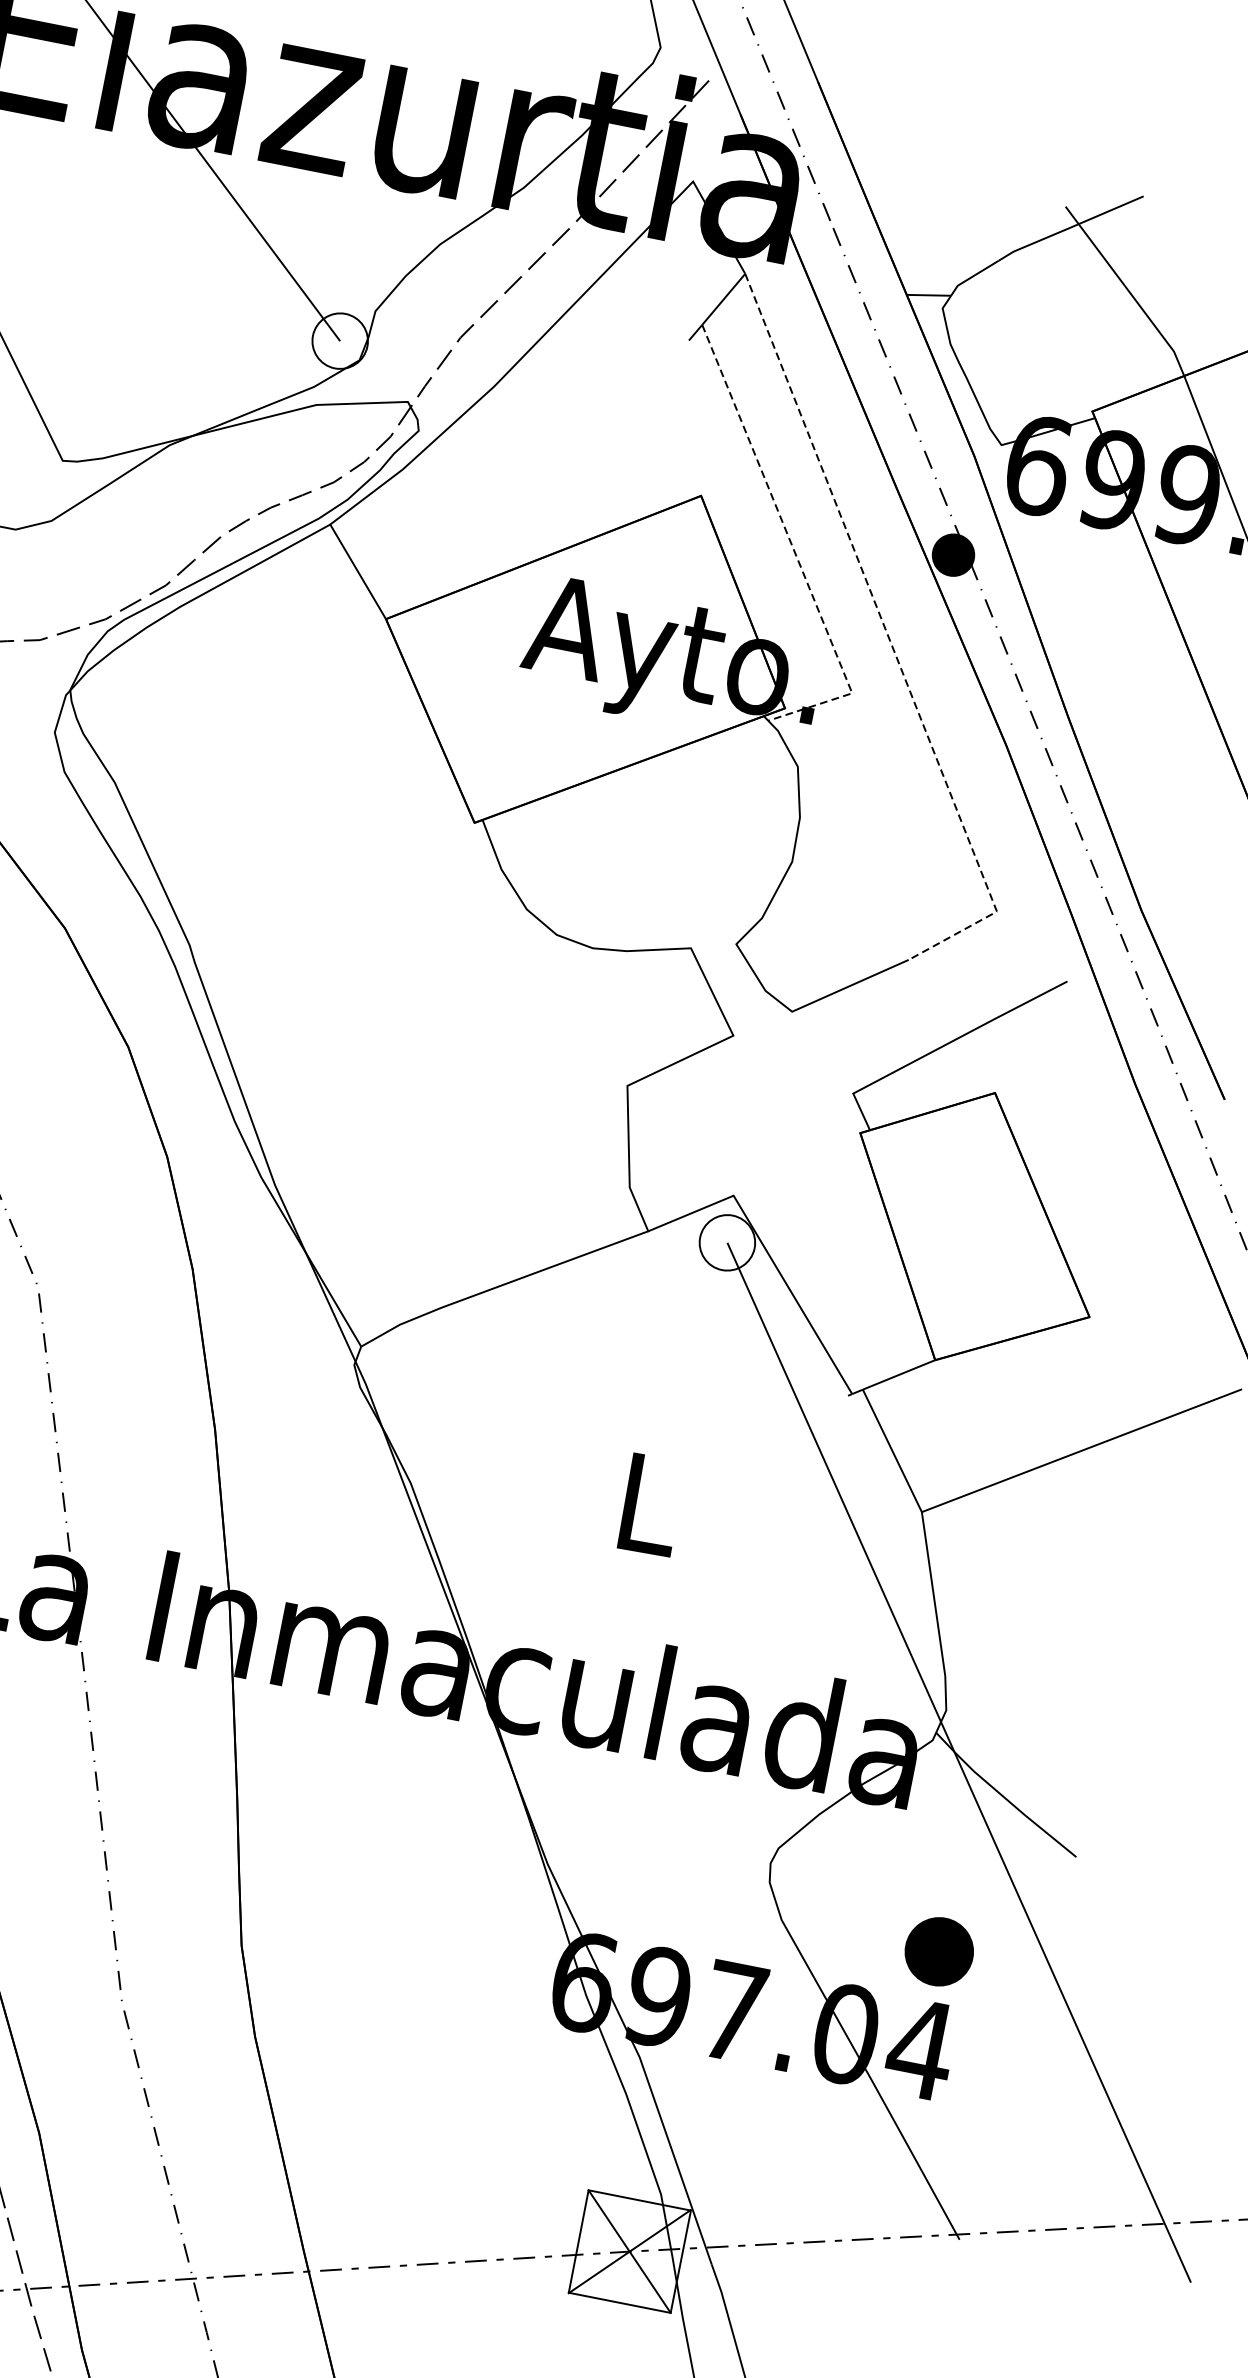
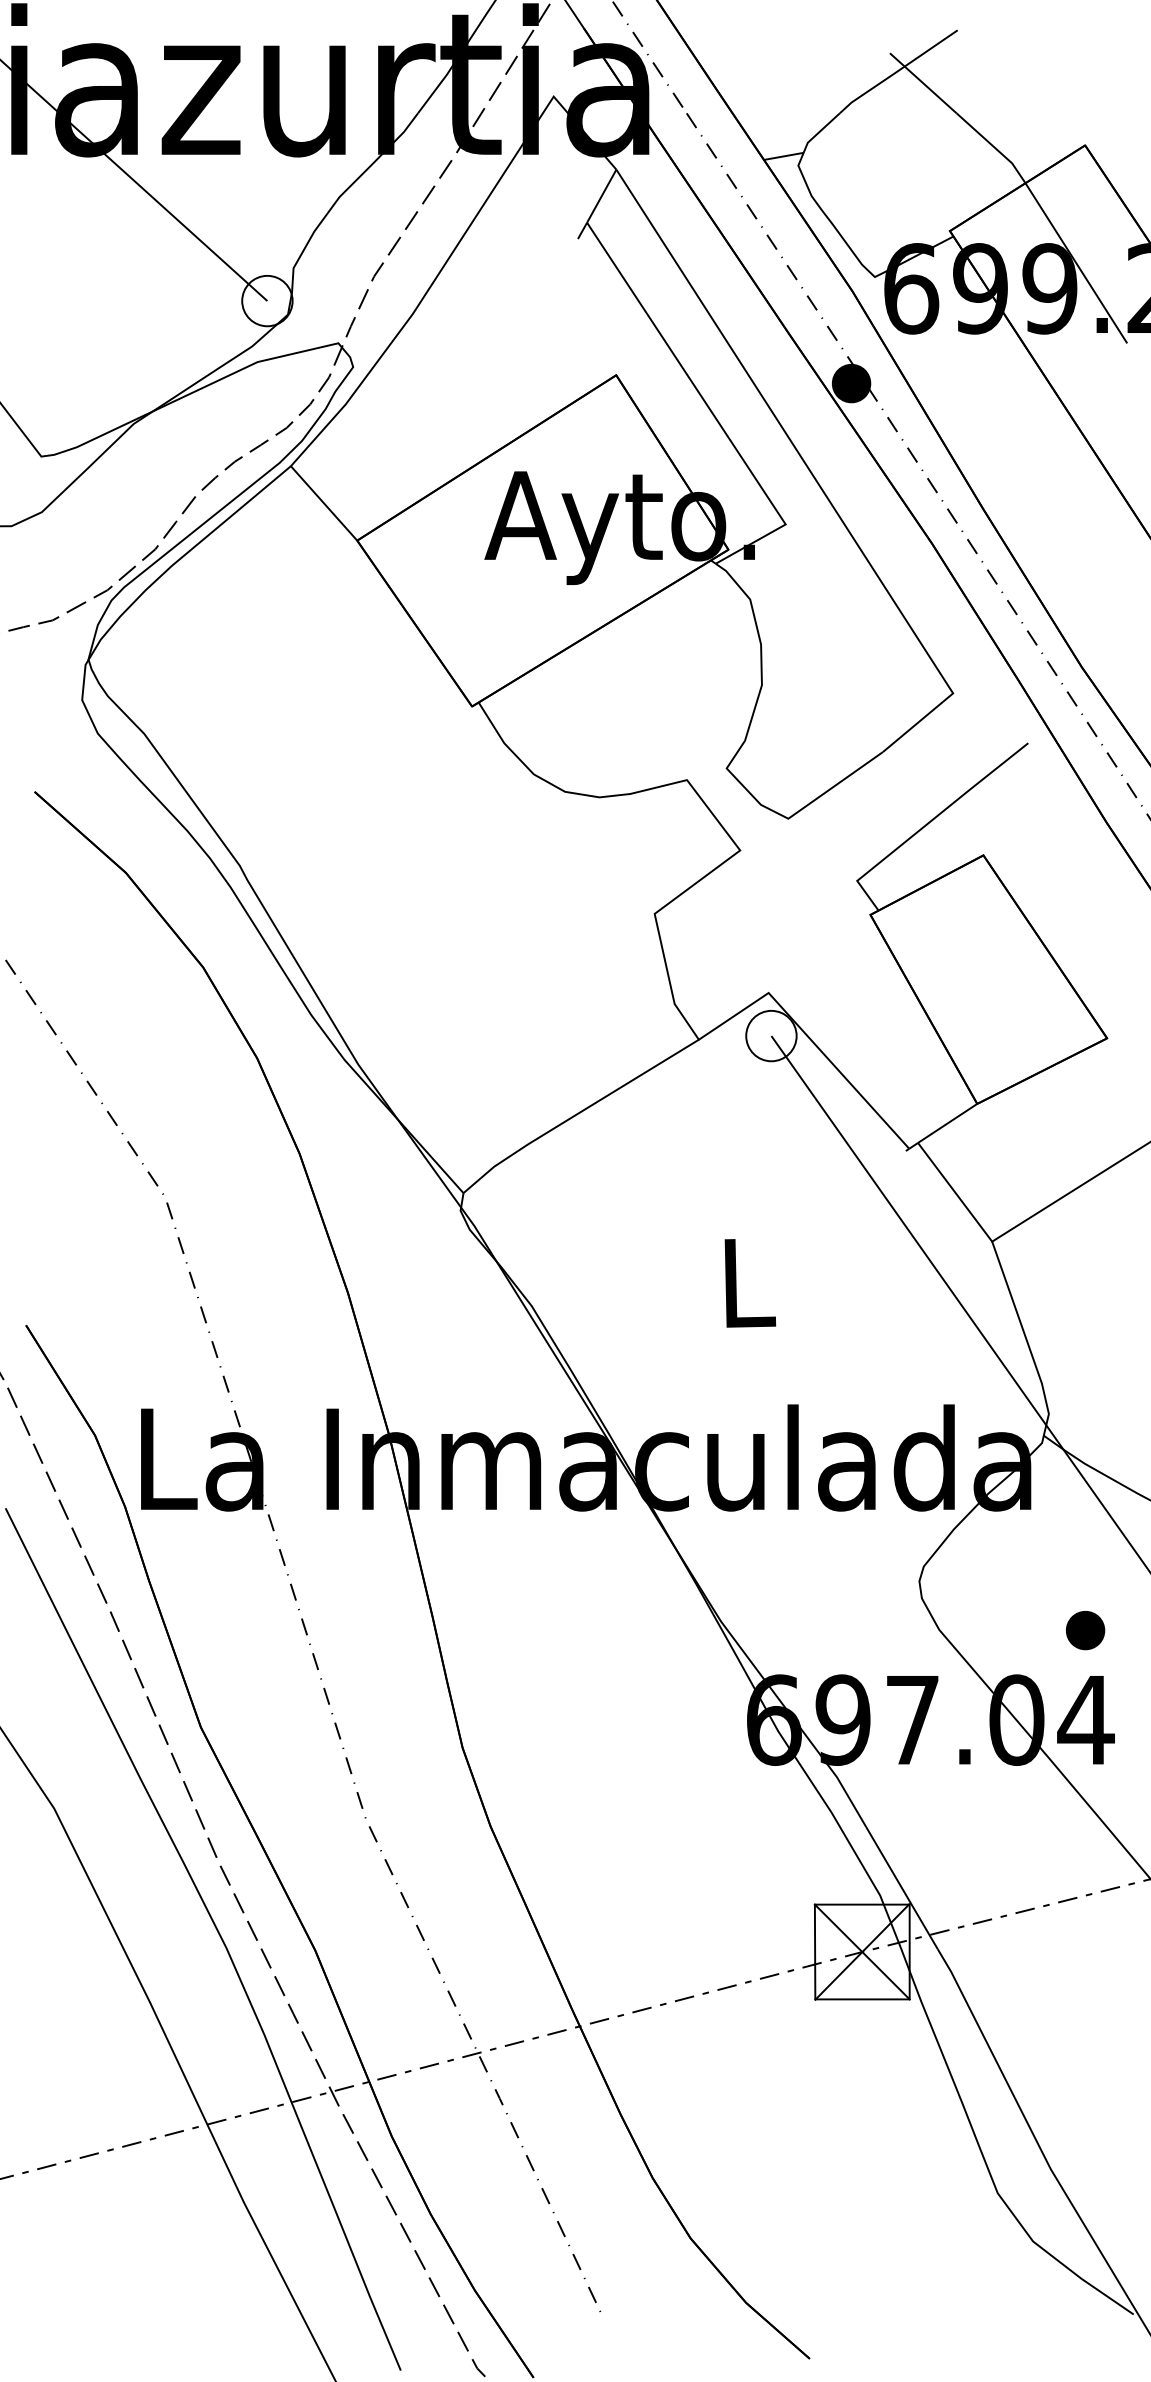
line: (793, 550) -> (708, 407), dashed -> solid
line: (889, 640) -> (809, 470), dashed -> solid
part: (939, 1952) -> (1085, 1630), size x0.62

